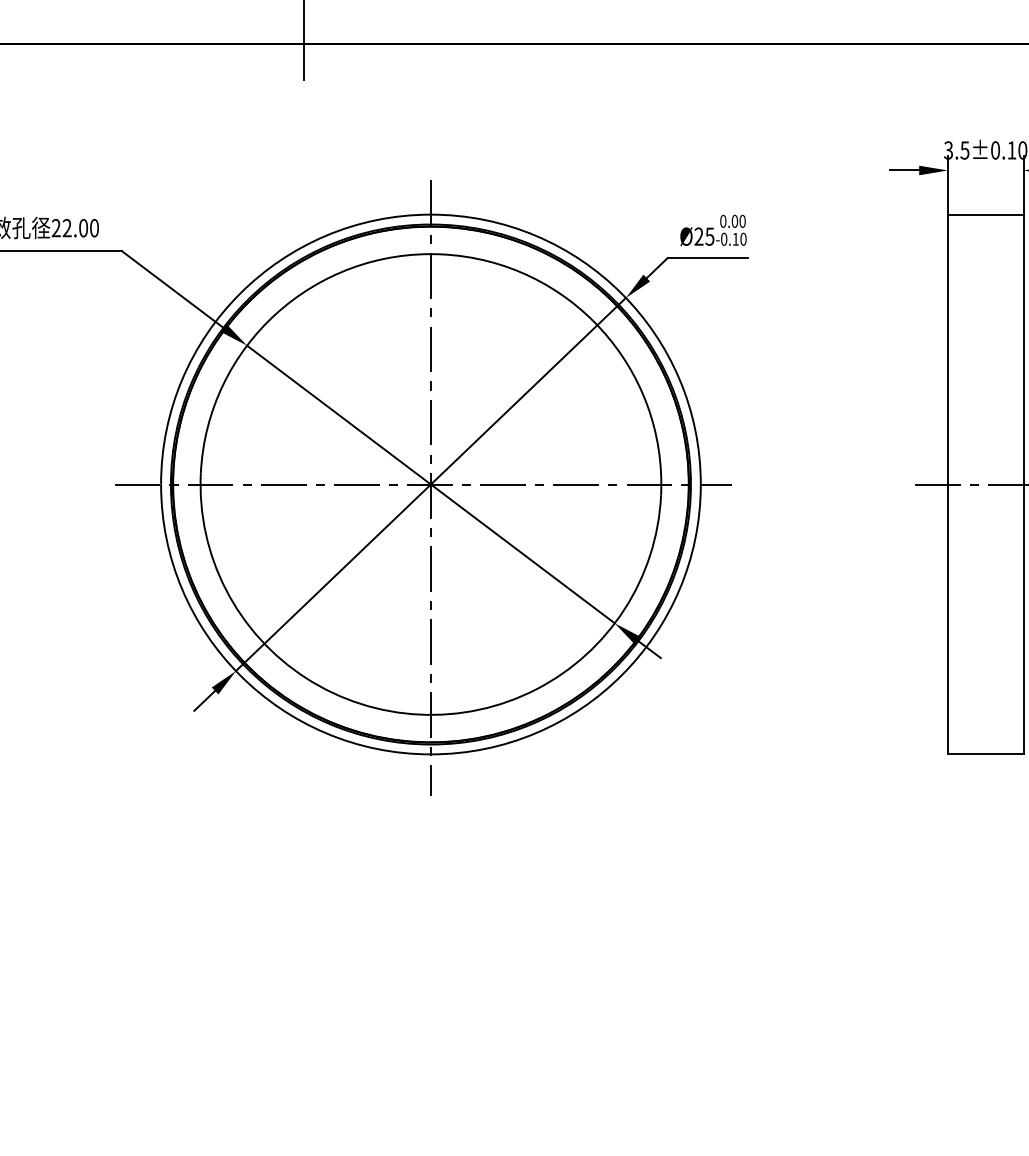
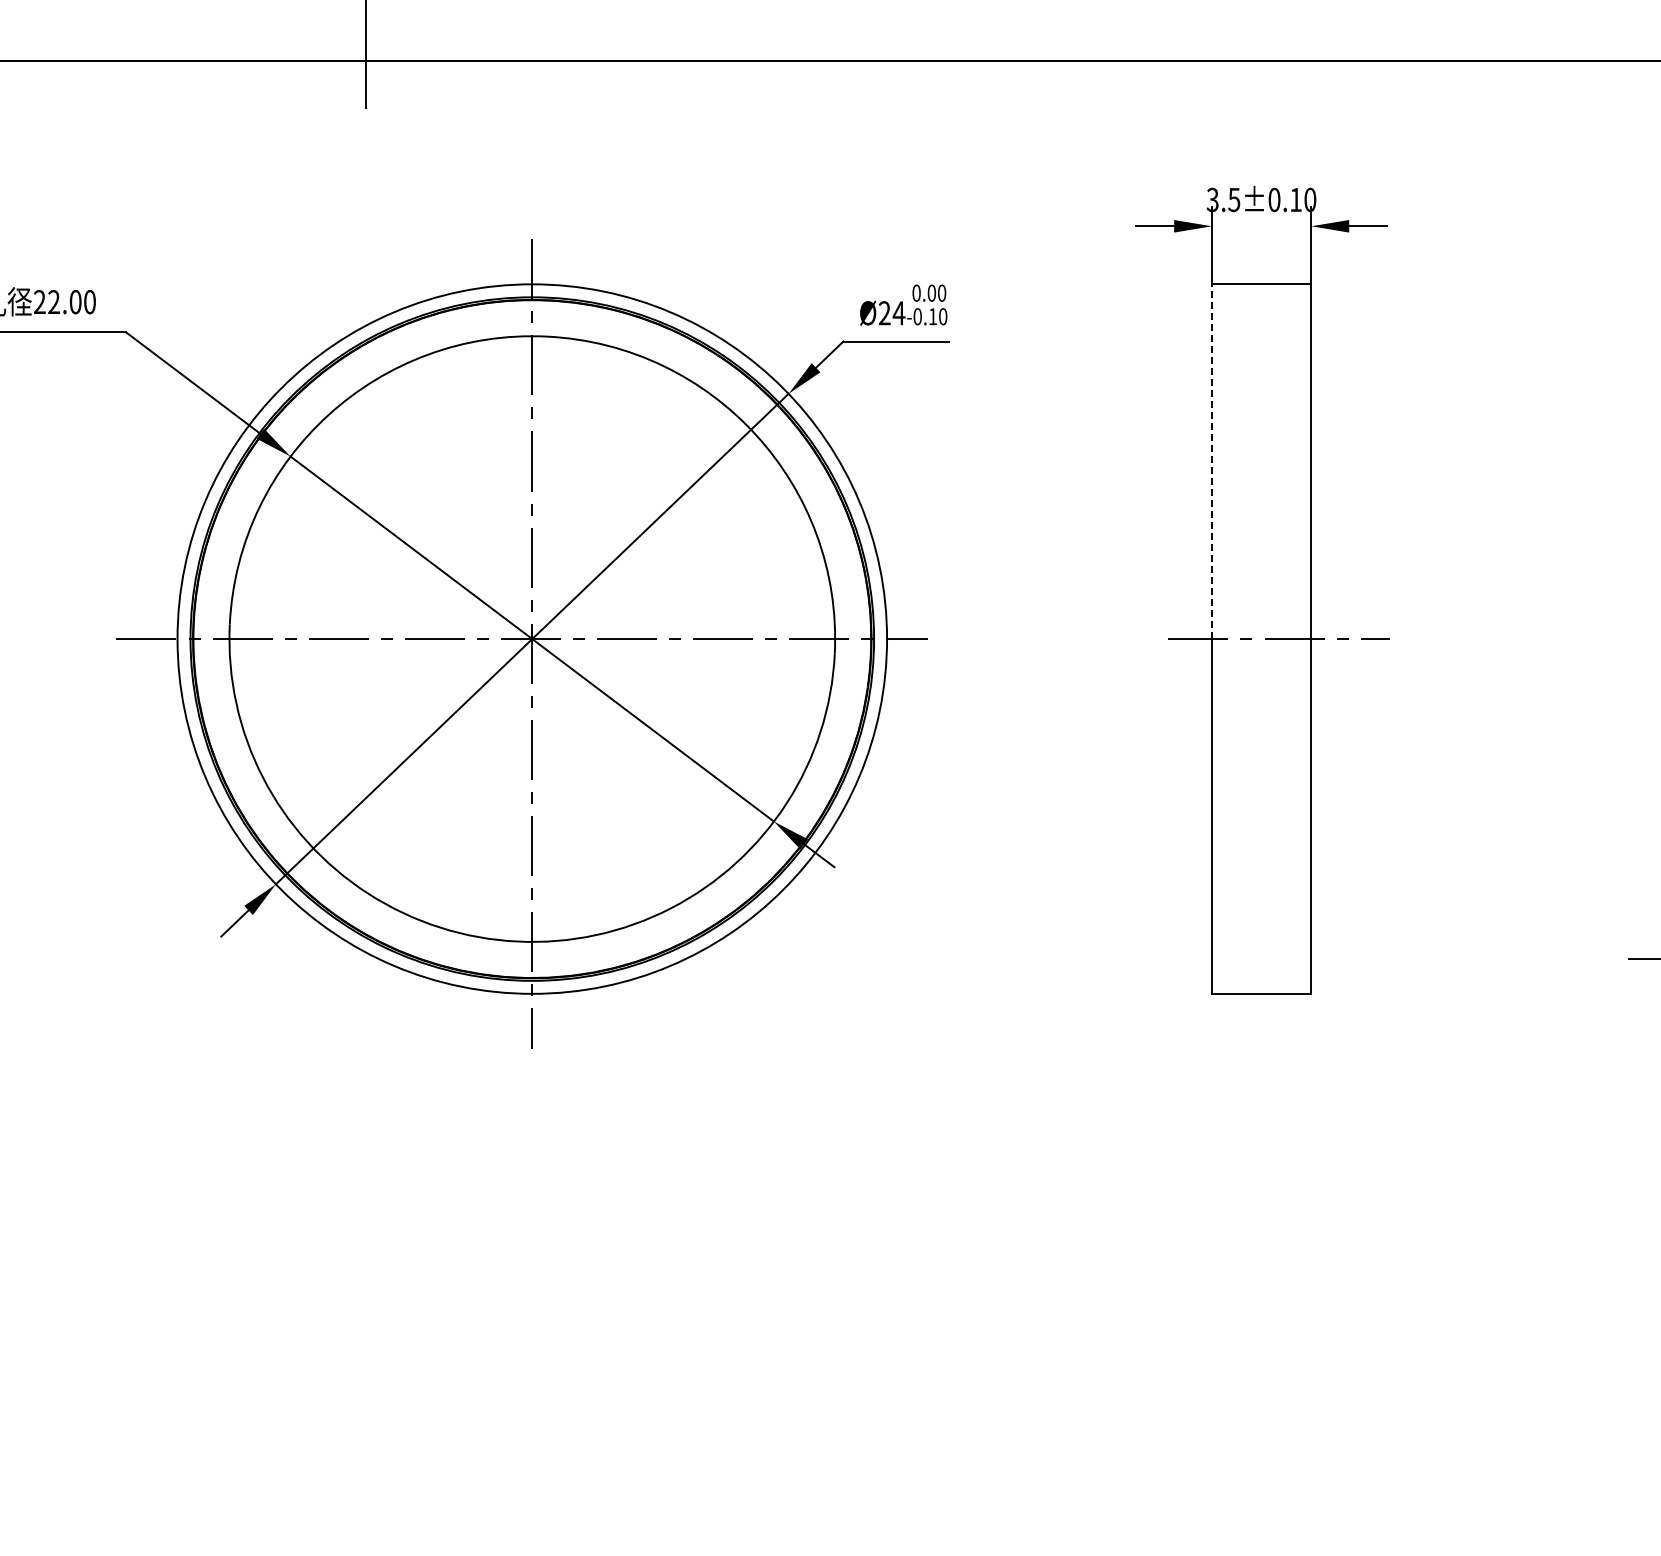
text: (709, 236) -> (898, 313), Ø25 -> Ø24
line: (947, 349) -> (1211, 461), solid -> dashed

